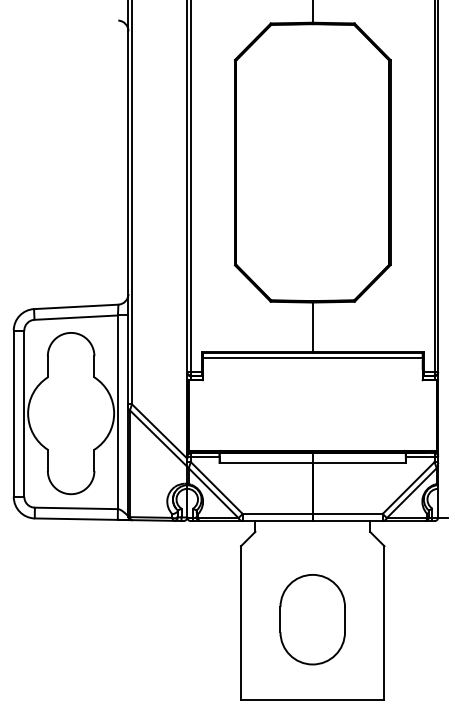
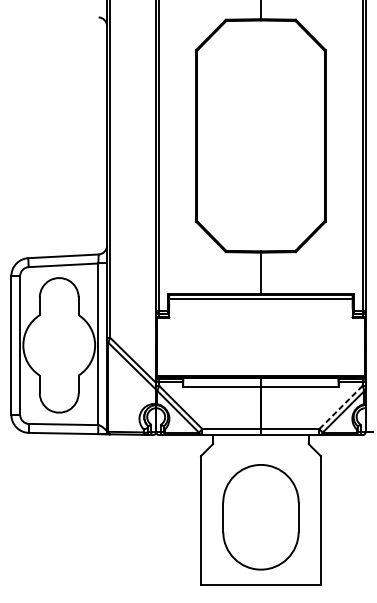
line: (408, 488) -> (340, 407), solid -> dashed
part: (312, 619) -> (260, 517), size x1.4

